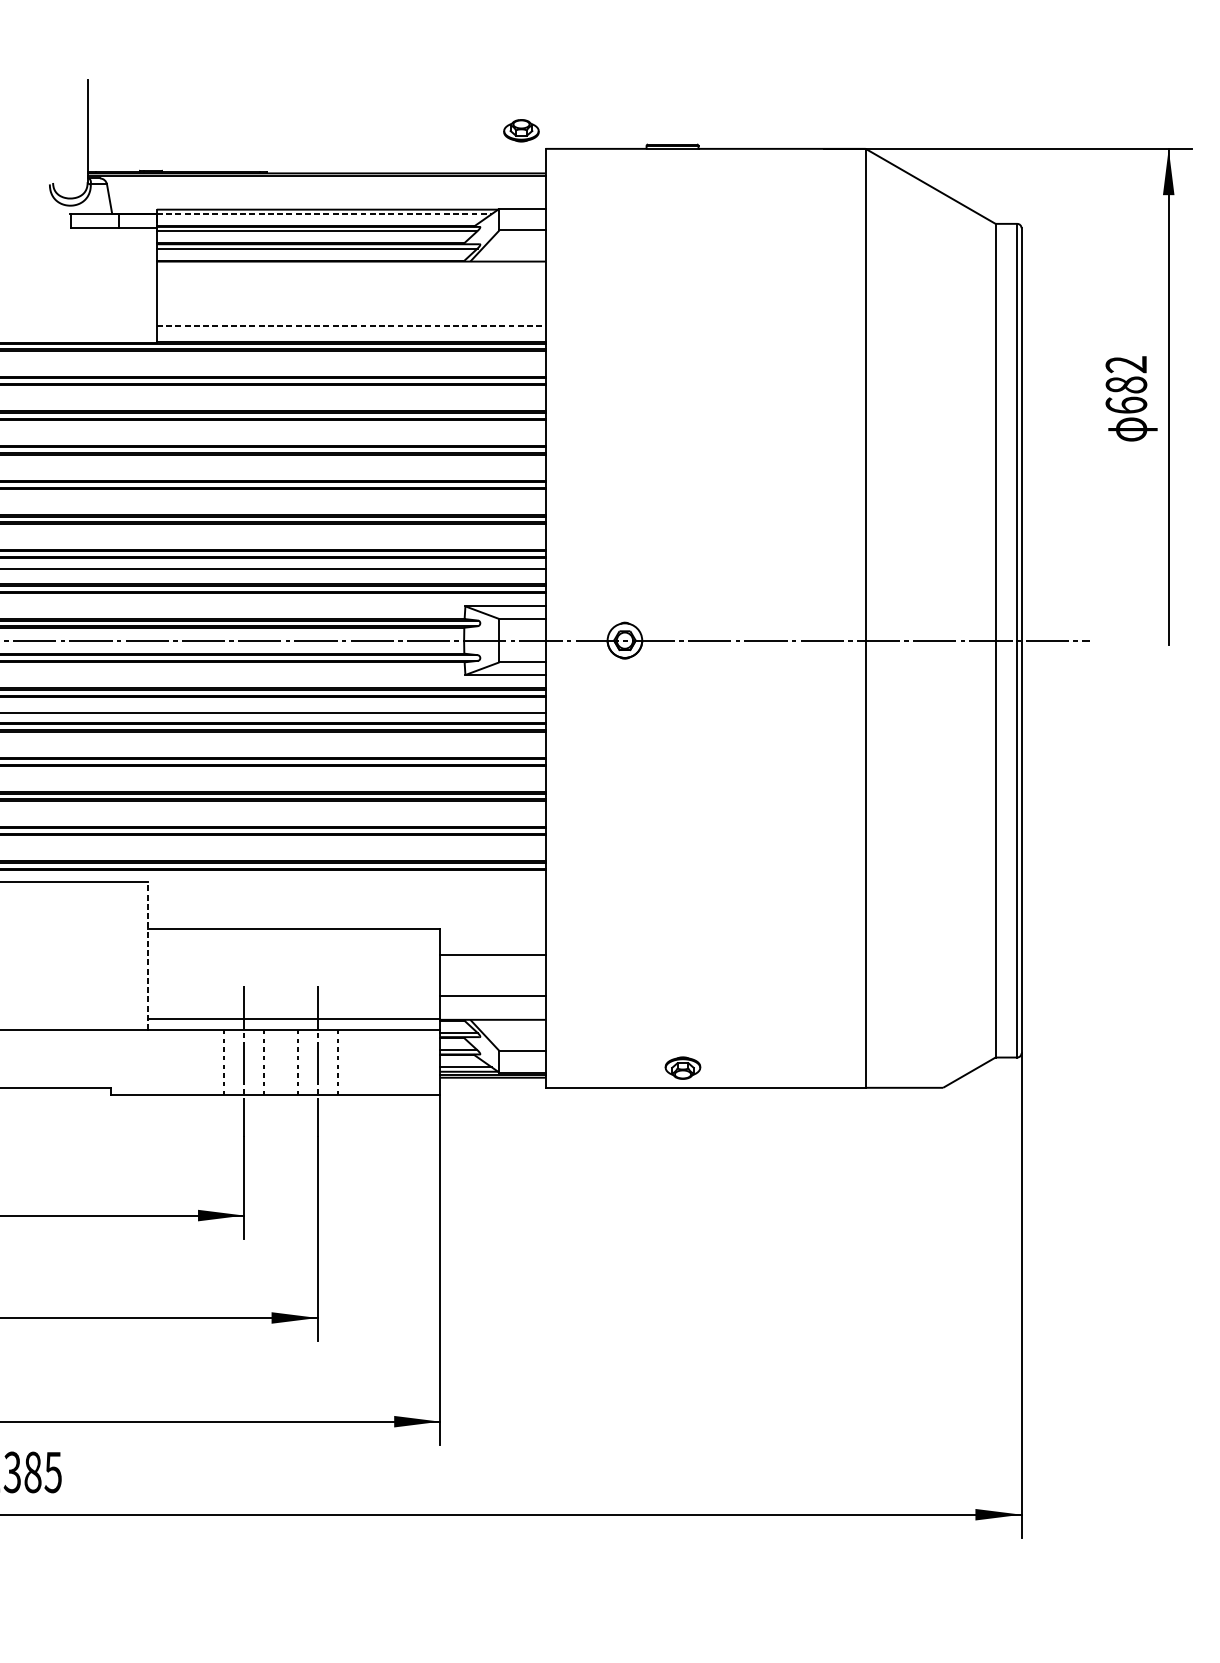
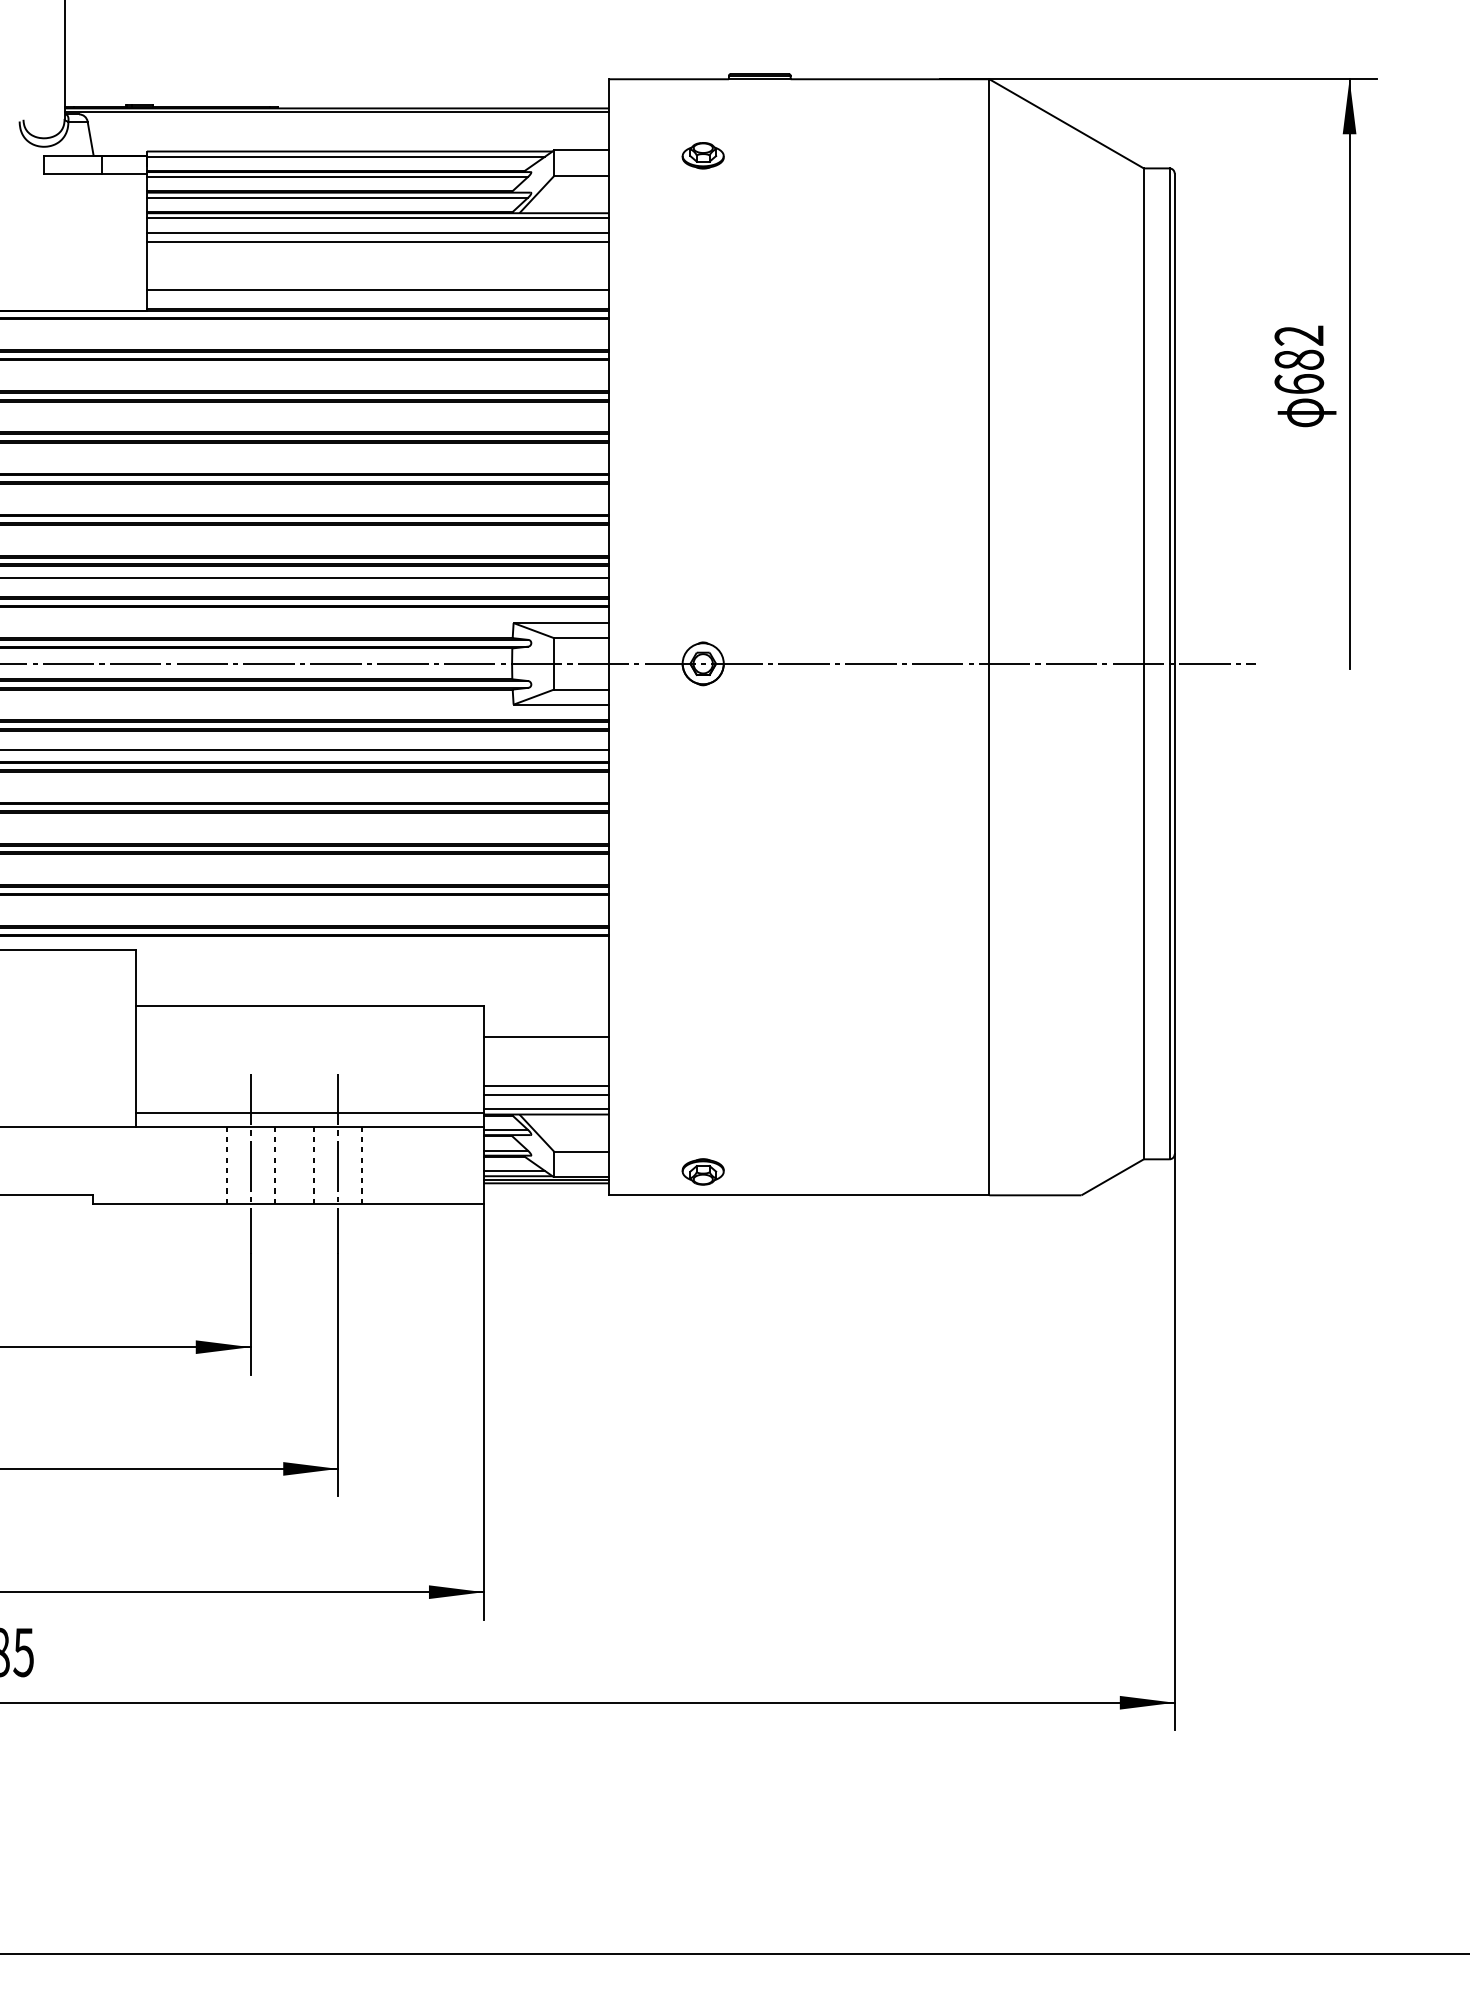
part: (520, 130) -> (702, 155), moved
line: (324, 213) -> (346, 156), dashed -> solid
line: (350, 266) -> (377, 218), added
line: (350, 277) -> (377, 232), added
line: (350, 286) -> (377, 242), added
line: (351, 326) -> (378, 290), dashed -> solid
line: (147, 955) -> (135, 1038), dashed -> solid
line: (492, 1003) -> (545, 1095), added
line: (492, 1015) -> (545, 1109), added
part: (682, 1067) -> (702, 1171), moved

